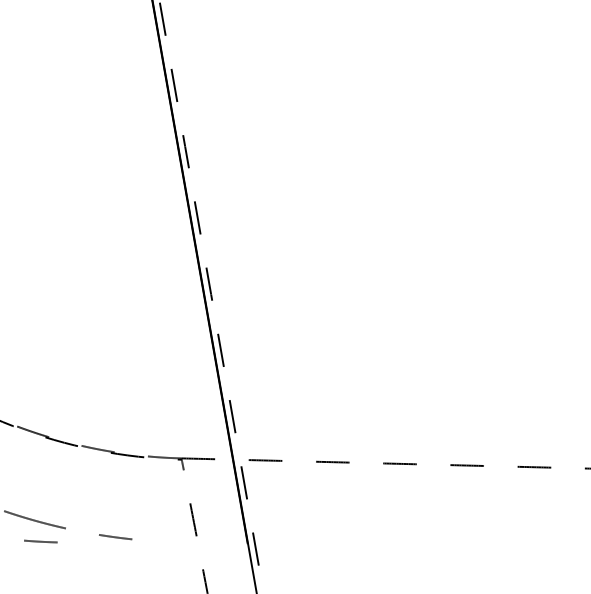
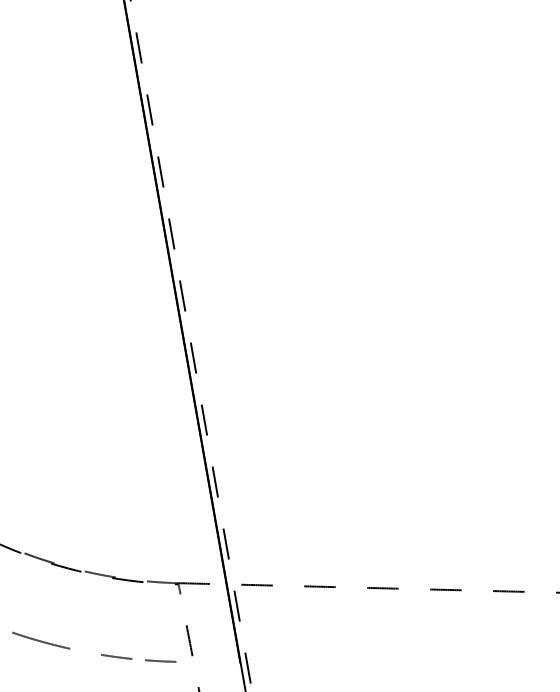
line: (40, 540) -> (160, 660), moved

